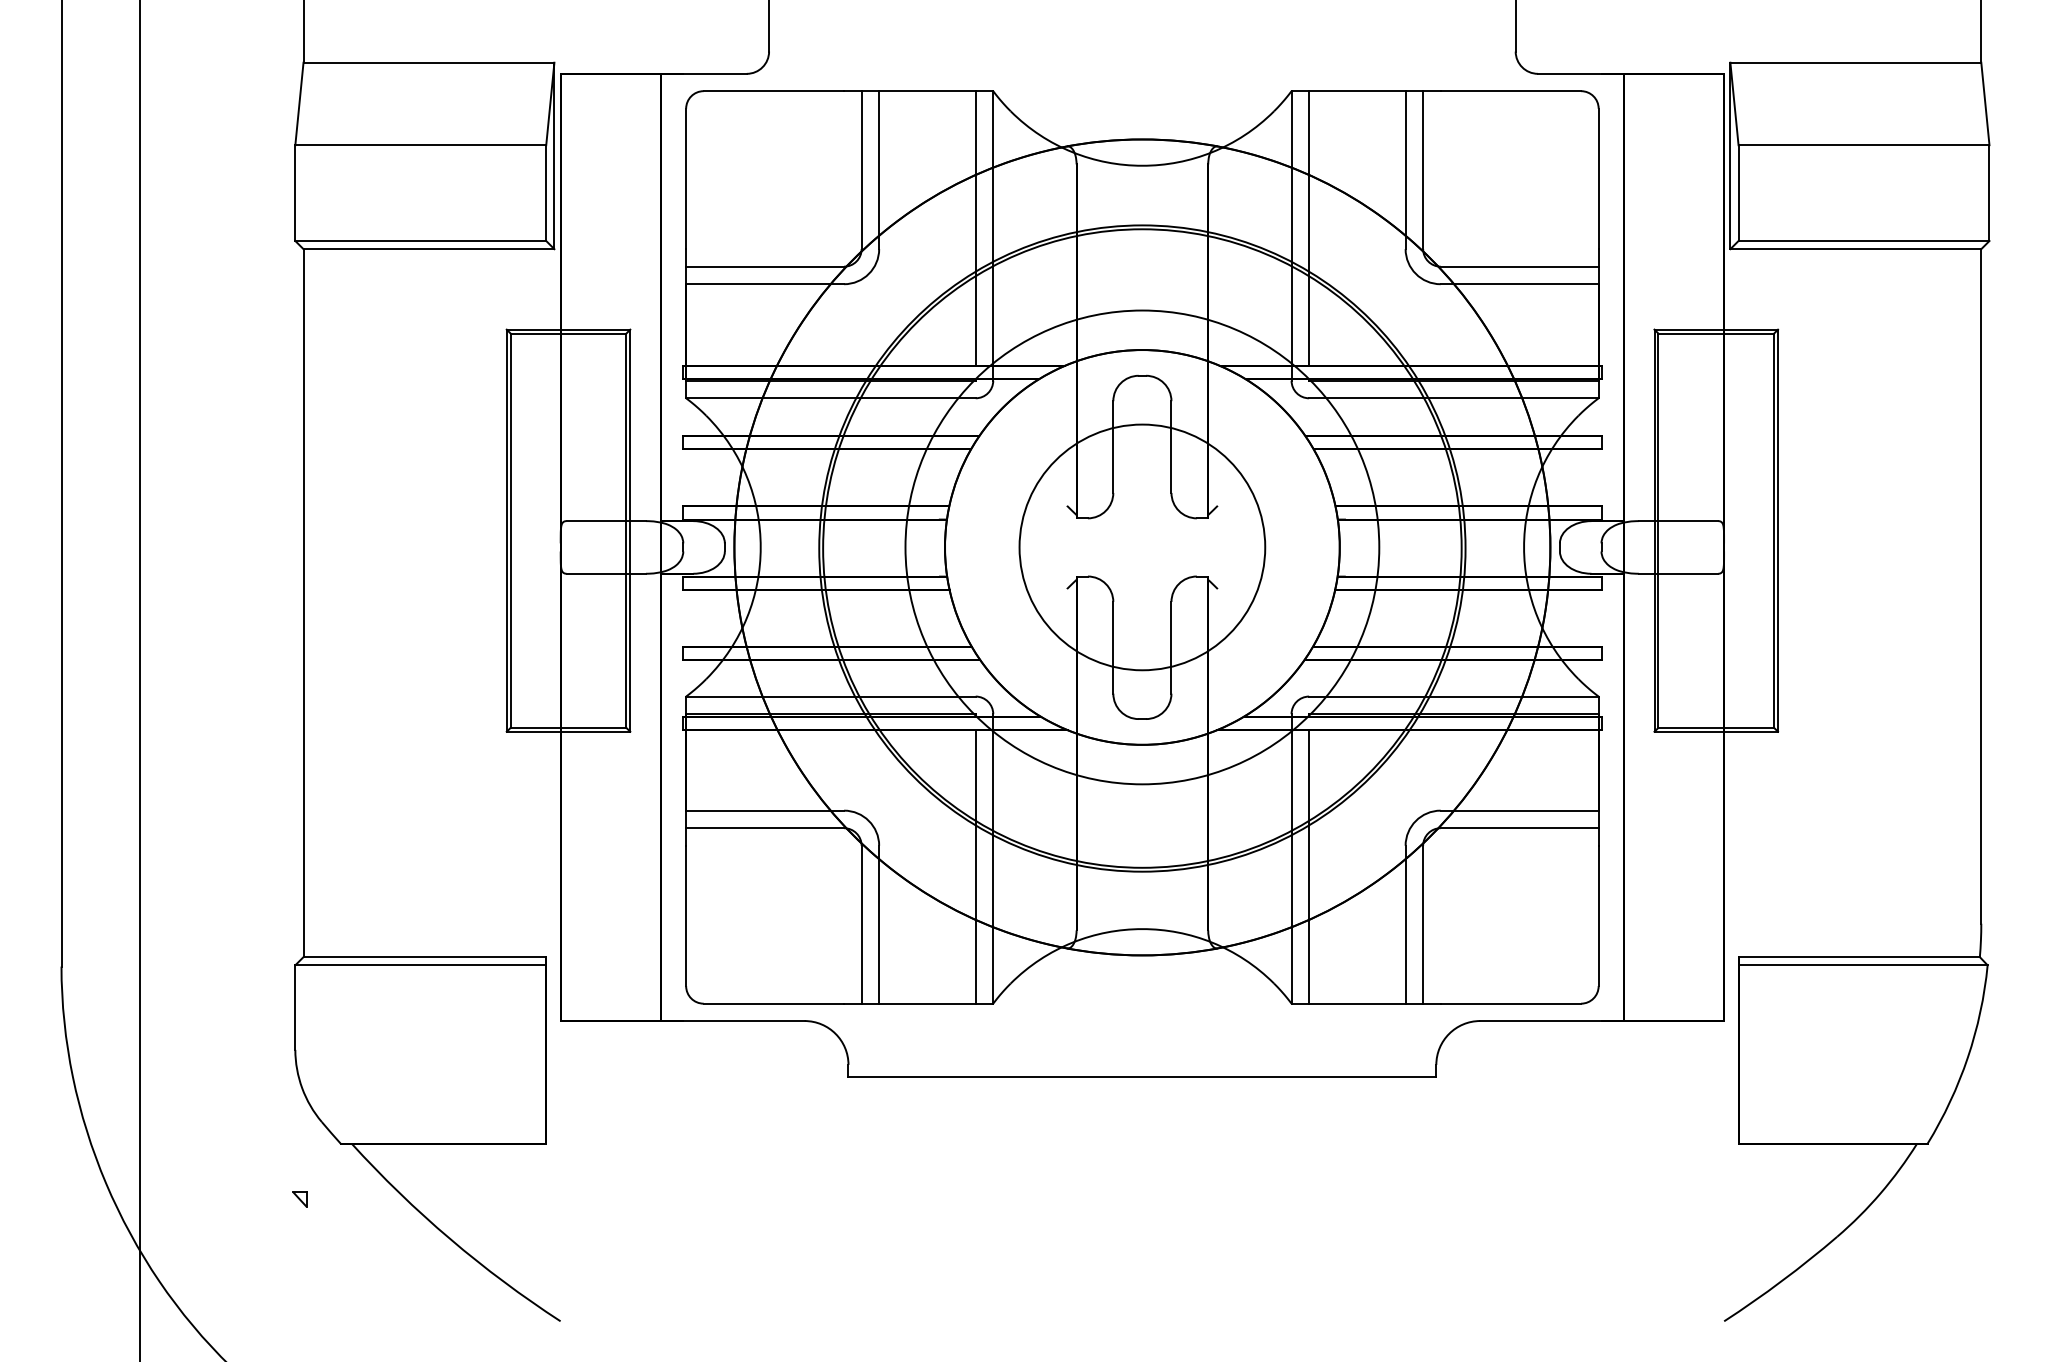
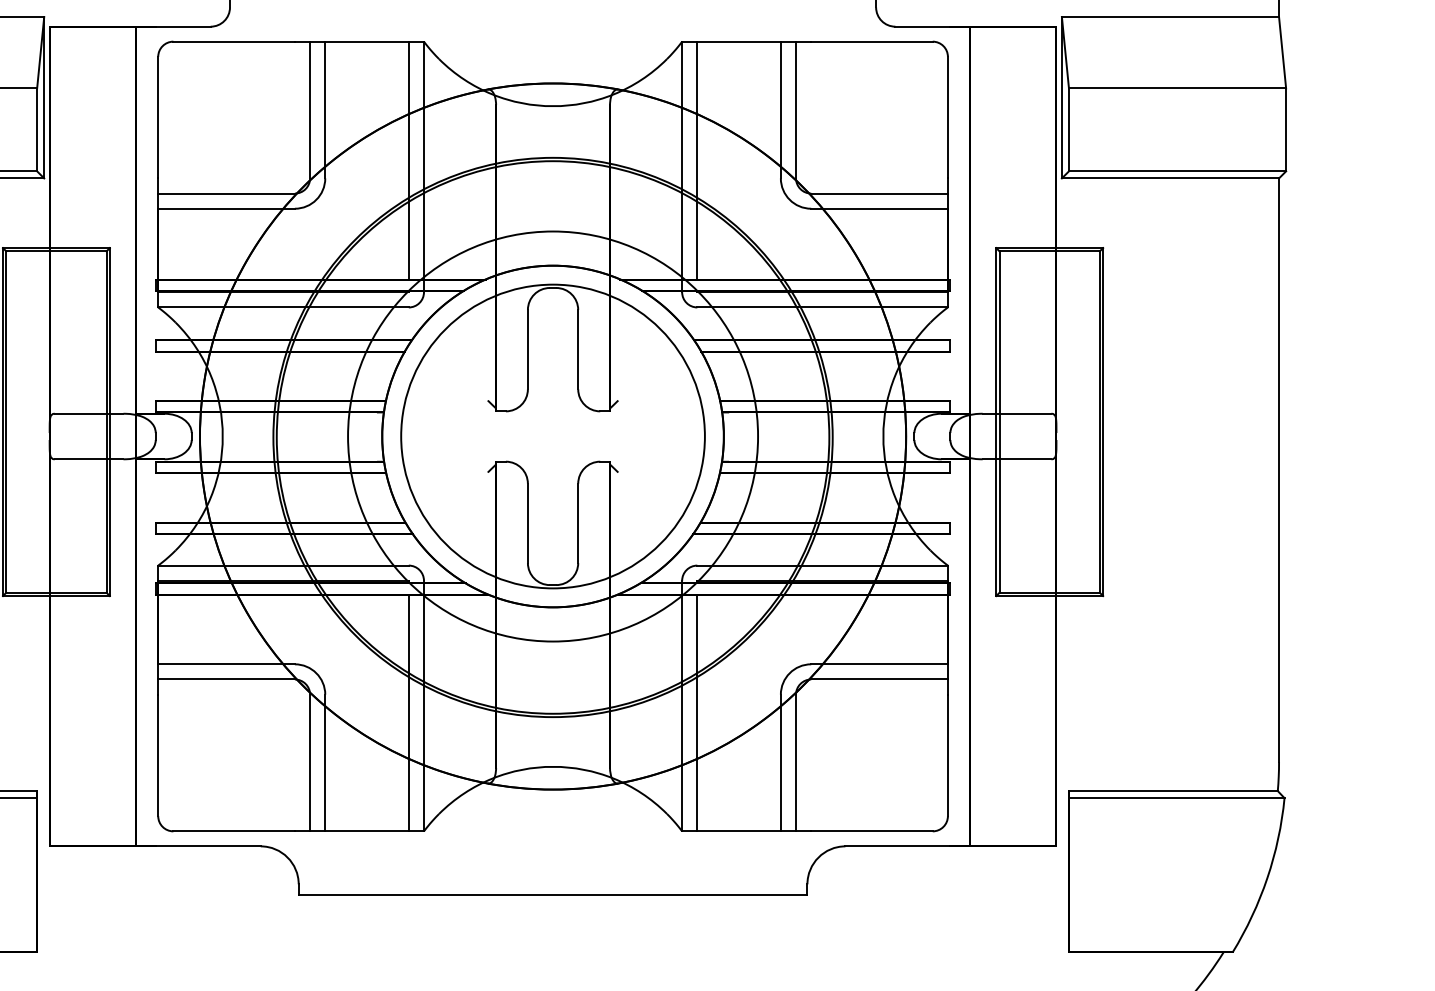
circle: (1141, 546) -> (552, 435), size x1.43

